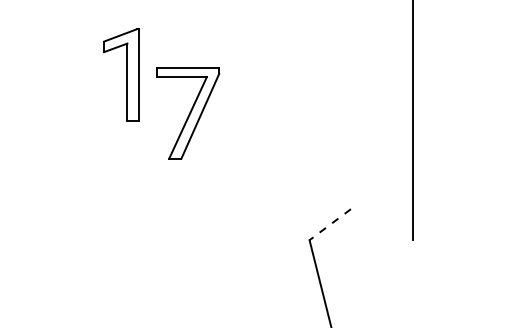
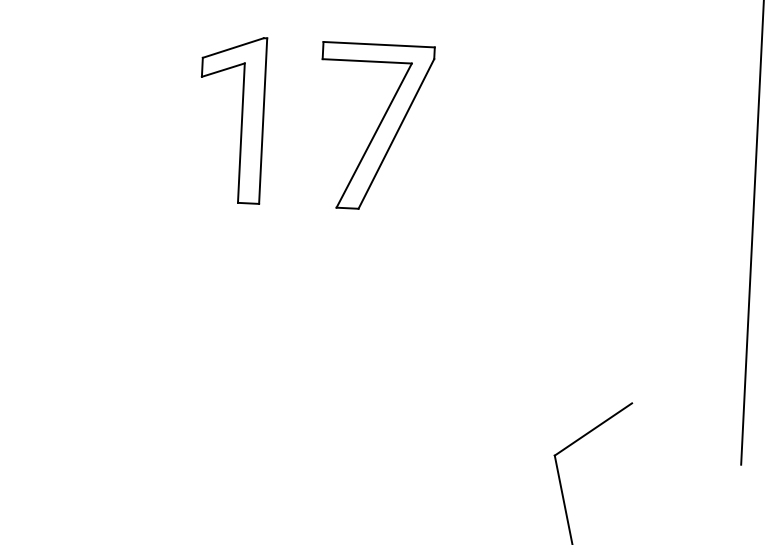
part: (121, 74) -> (231, 118), moved
part: (188, 113) -> (375, 127), moved
line: (330, 224) -> (593, 429), dashed -> solid

